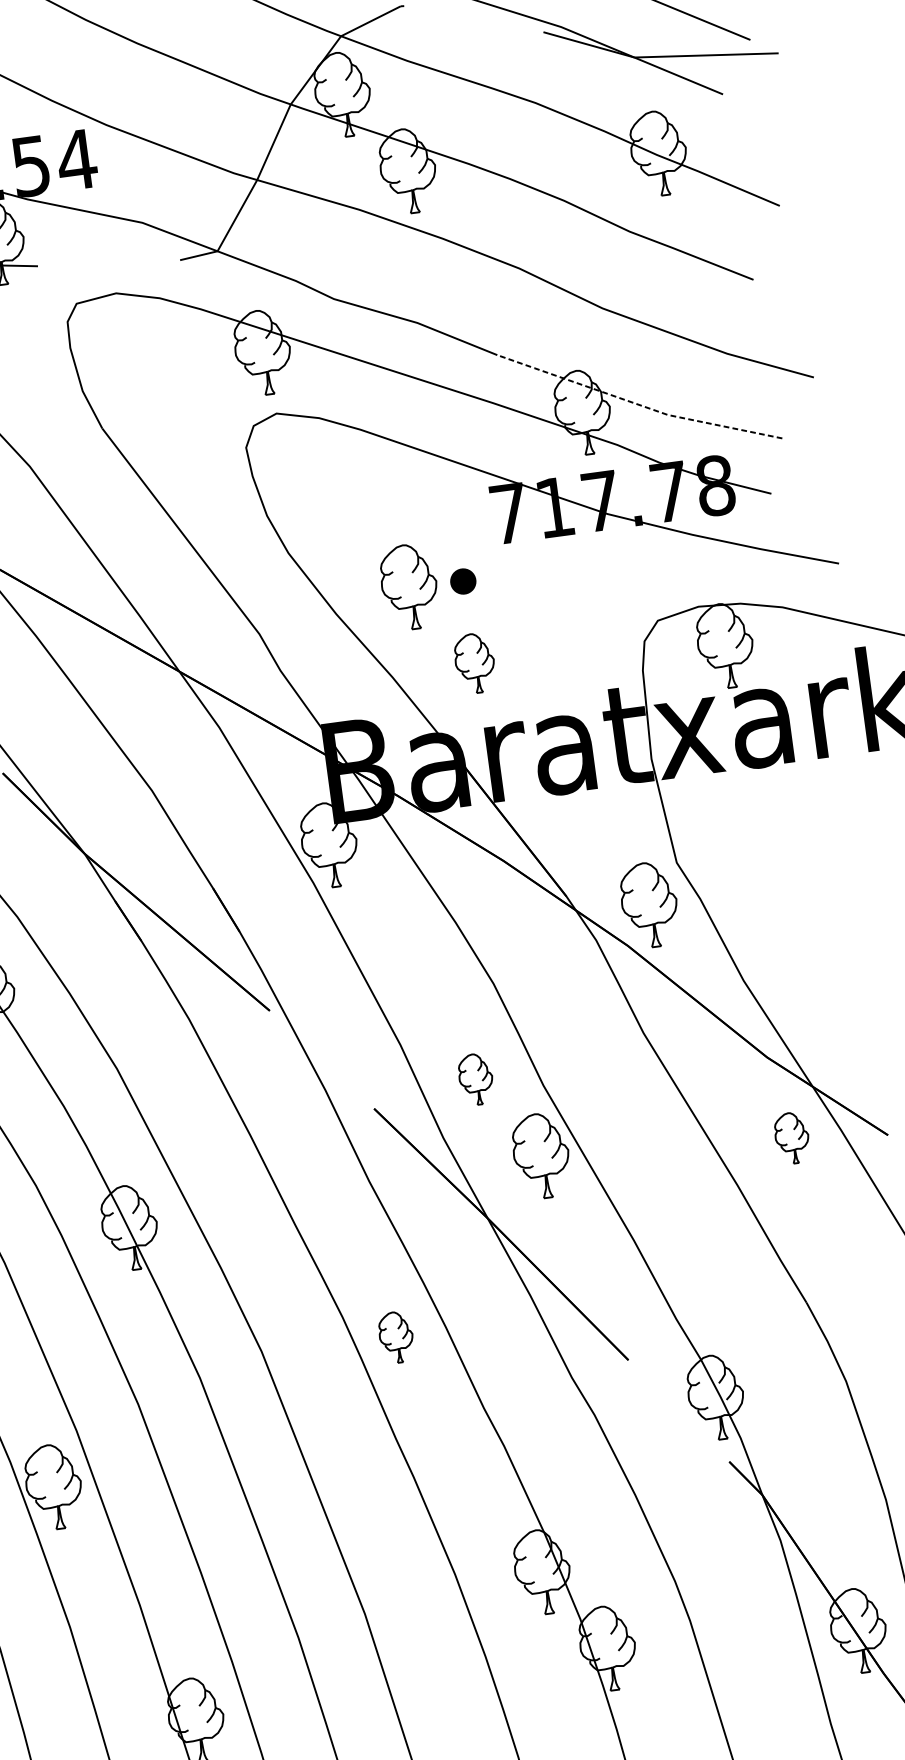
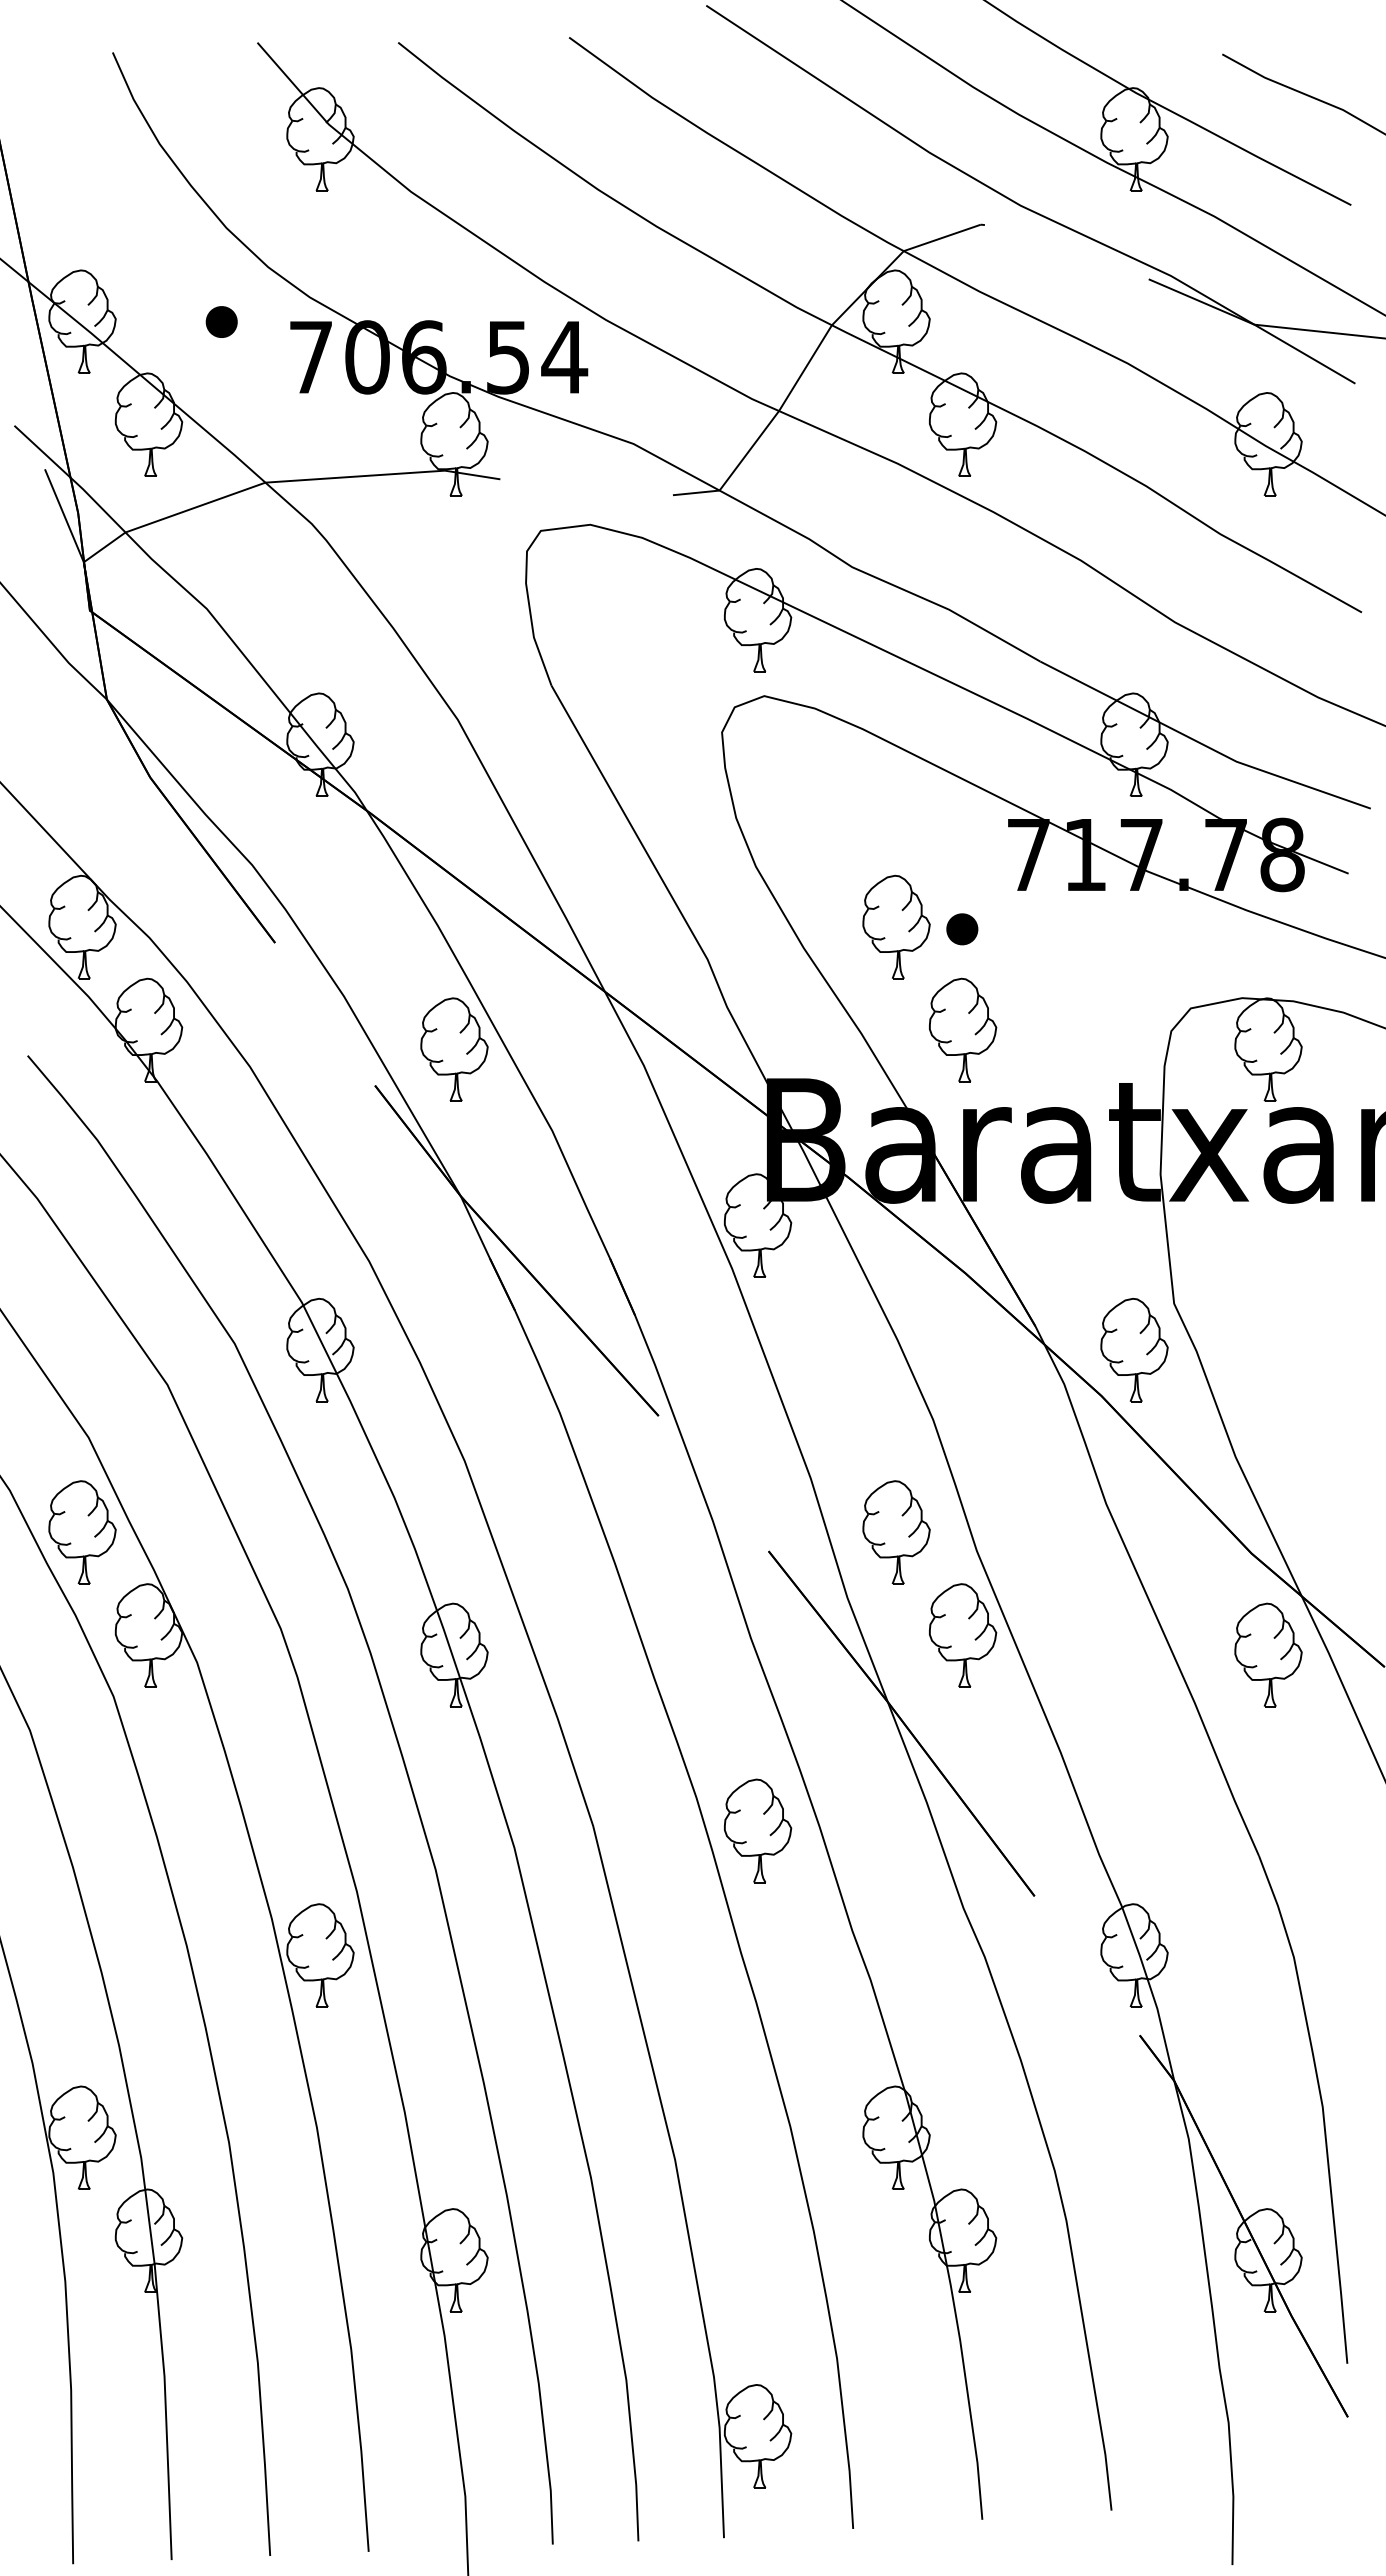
line: (637, 404) -> (1201, 743), dashed -> solid
part: (475, 662) -> (963, 1029), size x1.43
part: (63, 735) -> (454, 1049), added
part: (476, 1079) -> (896, 1532), size x1.67
part: (792, 1137) -> (1268, 1654), size x1.67
part: (396, 1337) -> (758, 1830), size x1.67

